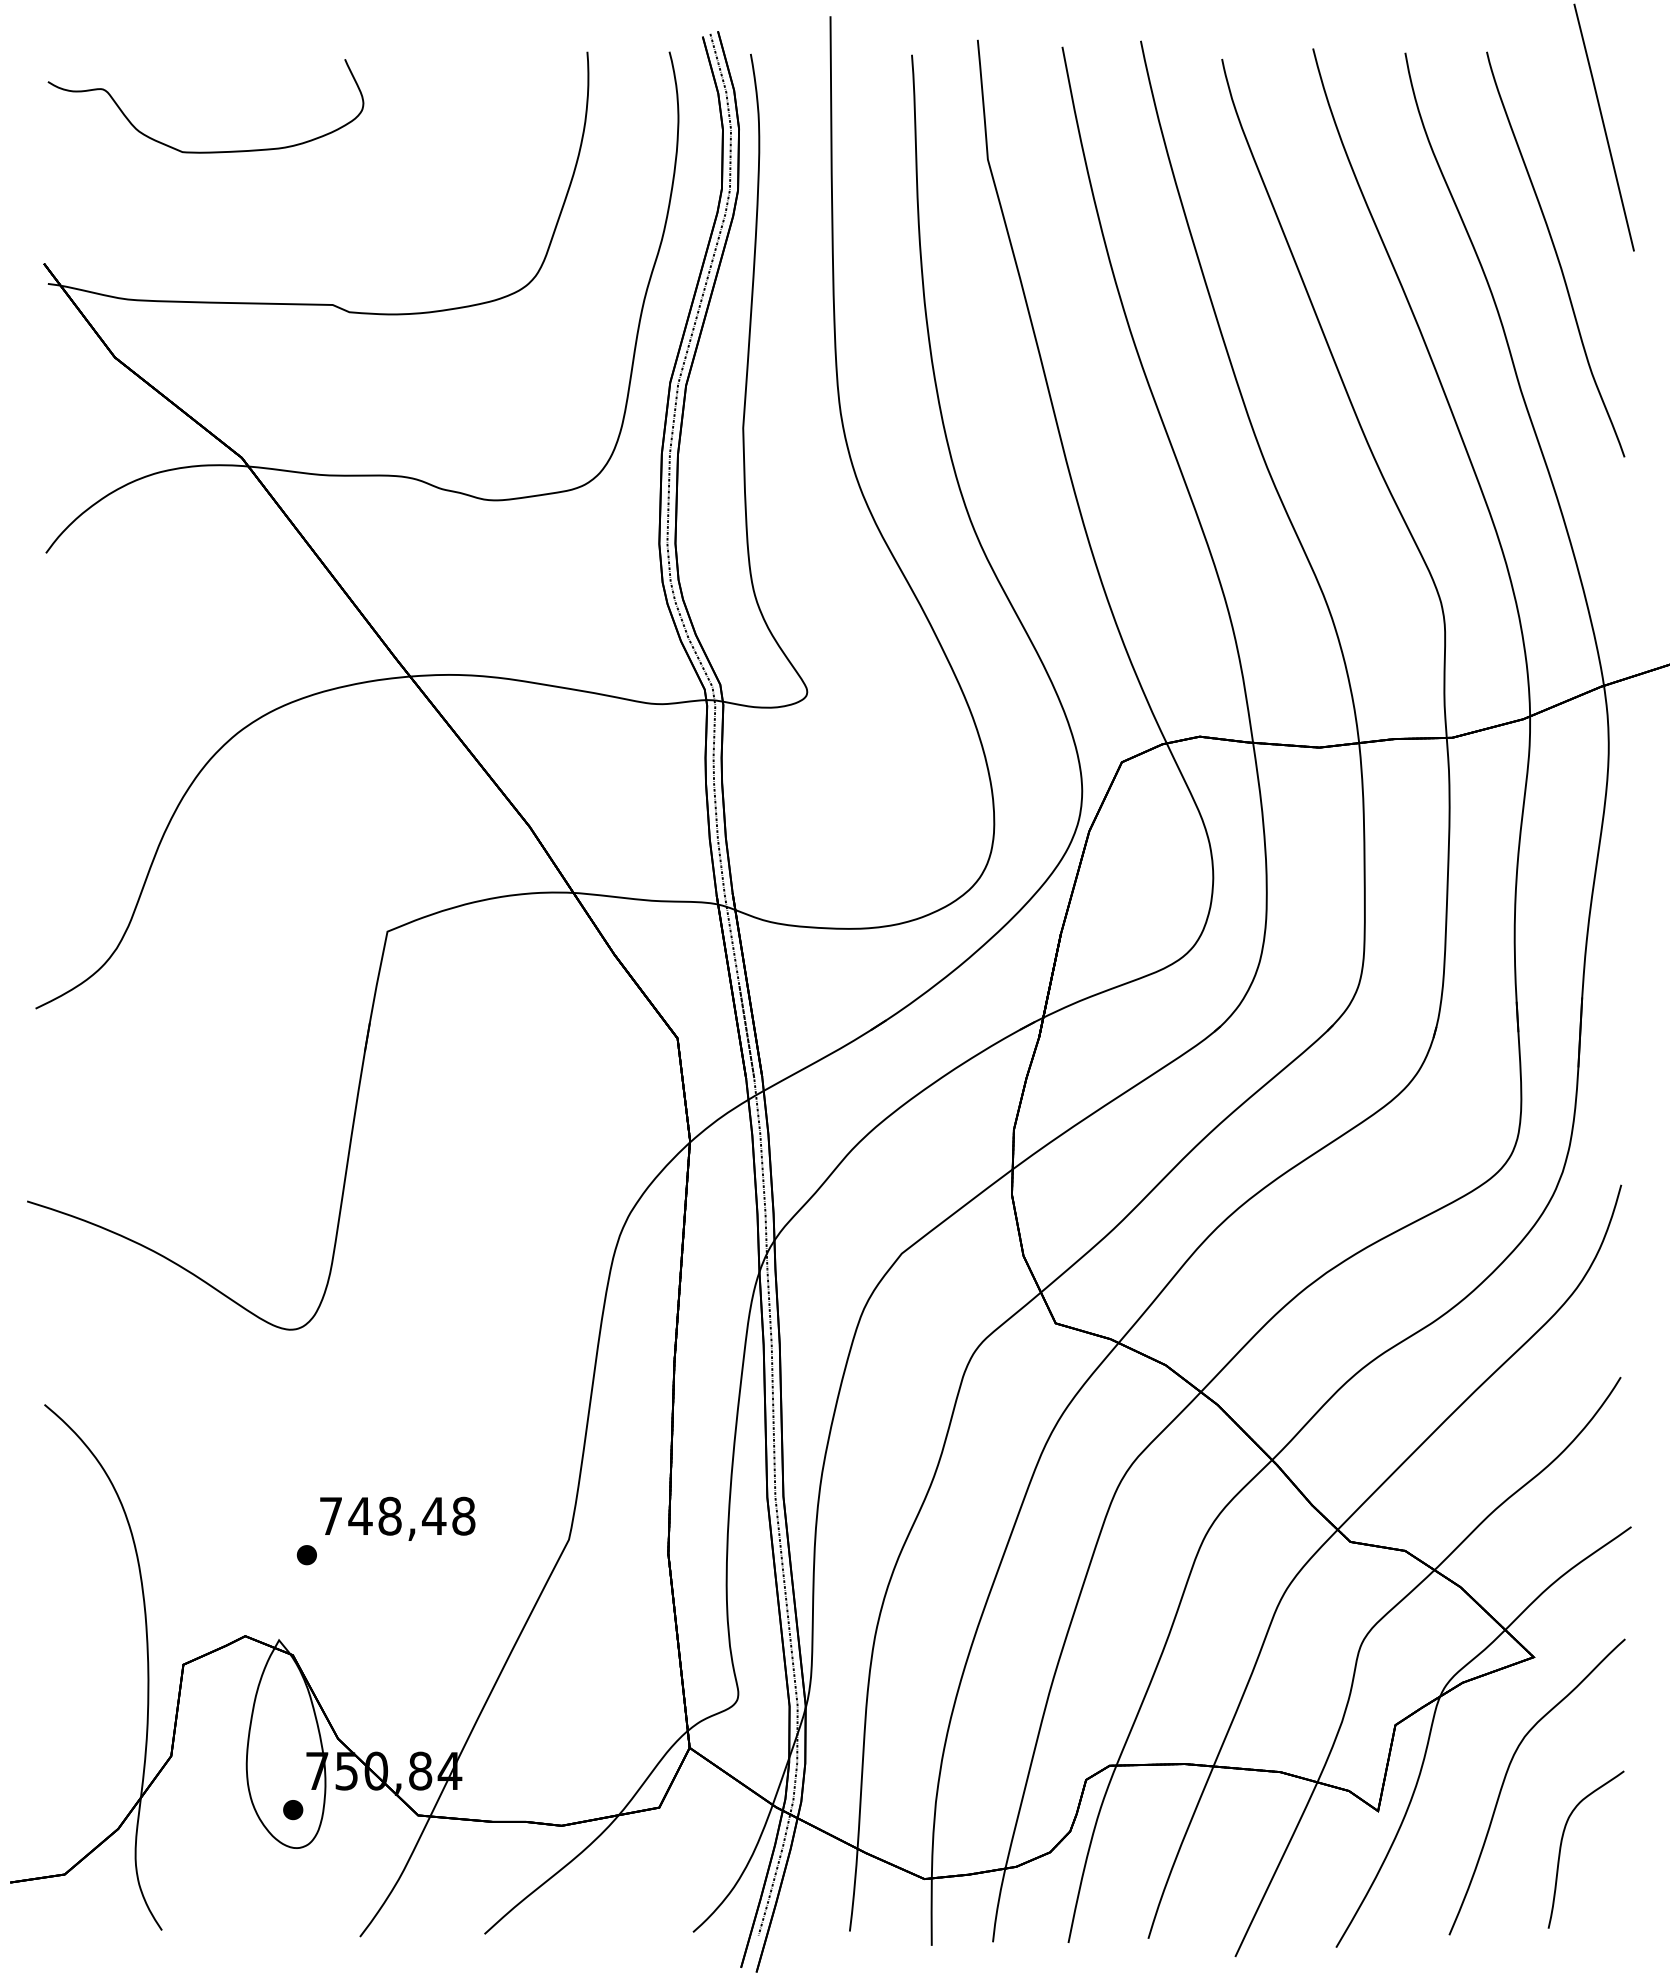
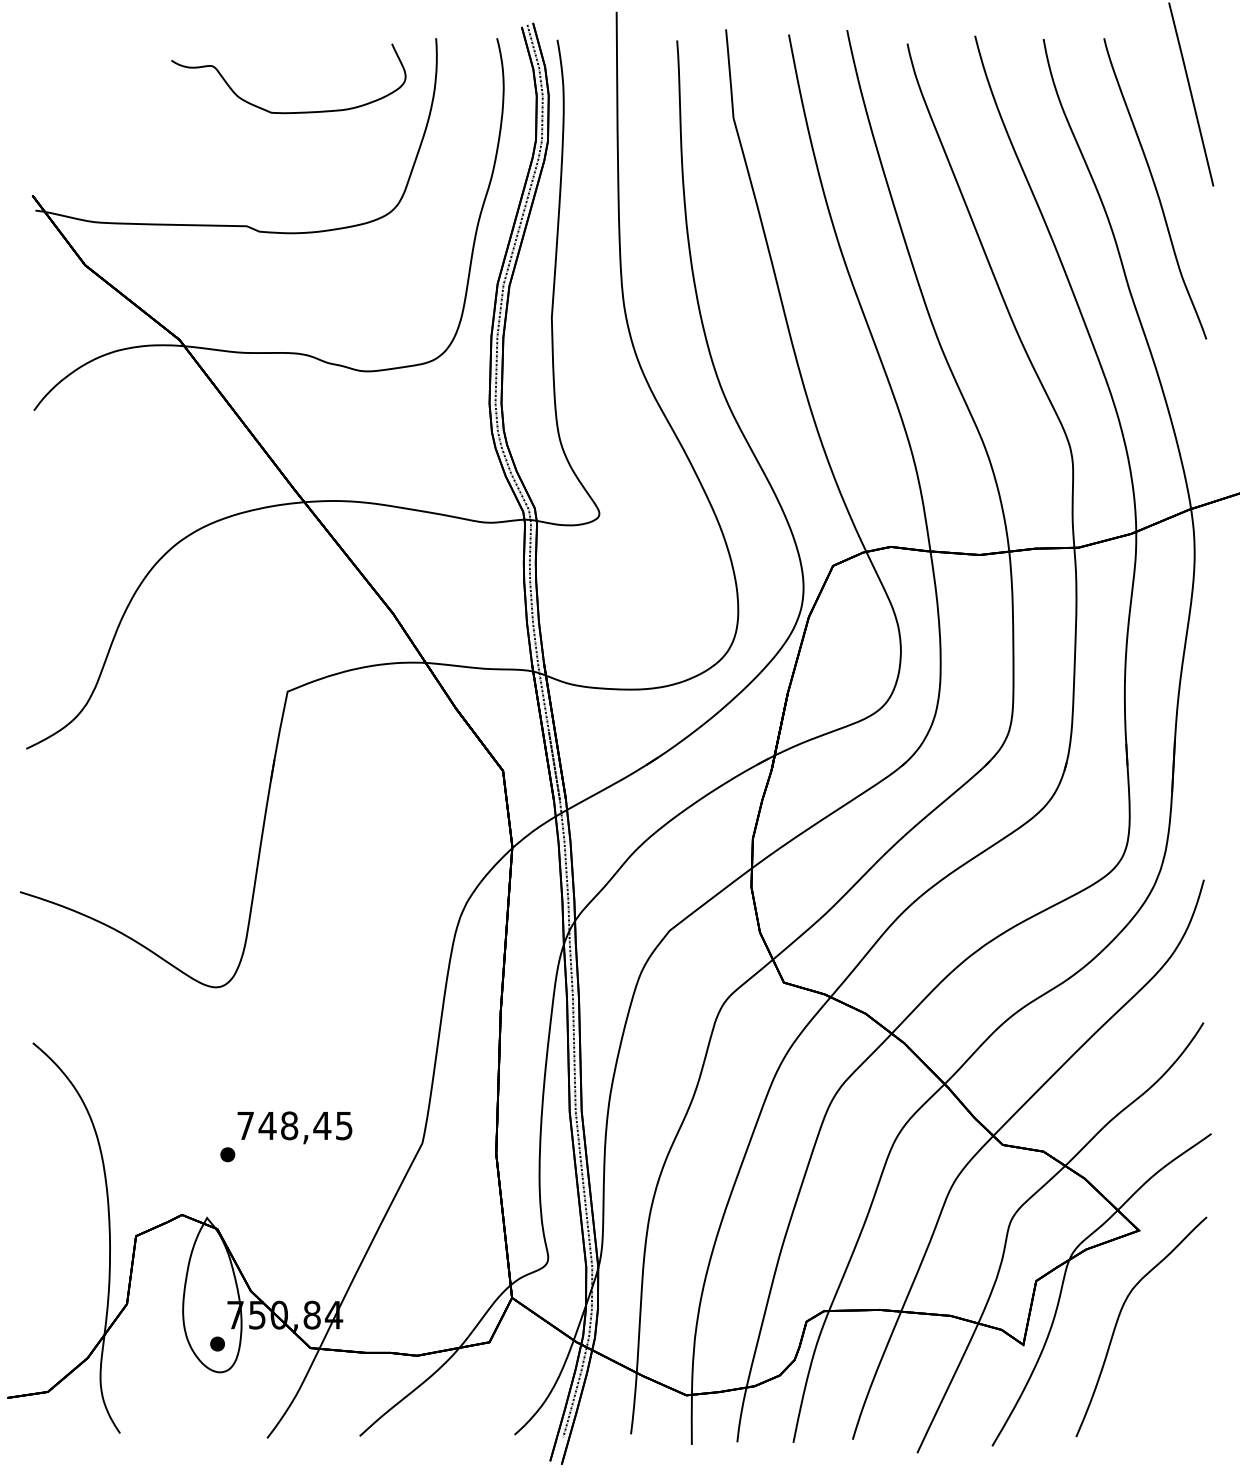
part: (205, 151) -> (288, 112), moved
text: (463, 1515) -> (344, 1125), 748,48 -> 748,45
curve: (1561, 1849) -> (1159, 1373), removed

